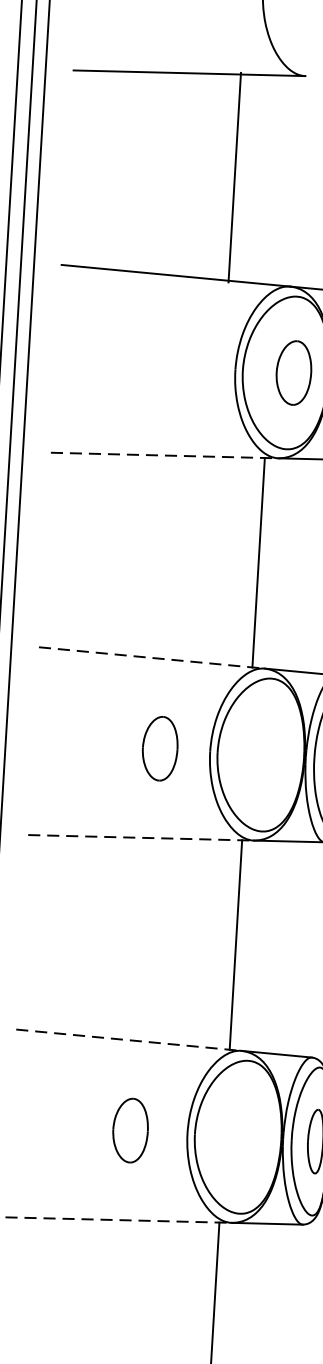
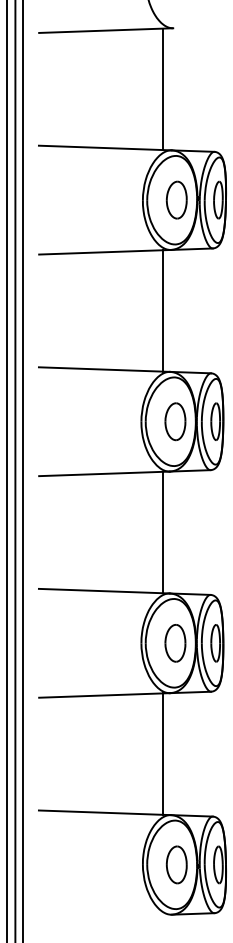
line: (234, 177) -> (162, 89), moved
line: (163, 455) -> (104, 252), dashed -> solid
line: (151, 657) -> (104, 369), dashed -> solid
part: (160, 748) -> (175, 421), moved
line: (141, 837) -> (104, 473), dashed -> solid
line: (129, 1040) -> (104, 591), dashed -> solid
part: (130, 1130) -> (175, 643), moved
line: (120, 1220) -> (105, 695), dashed -> solid

